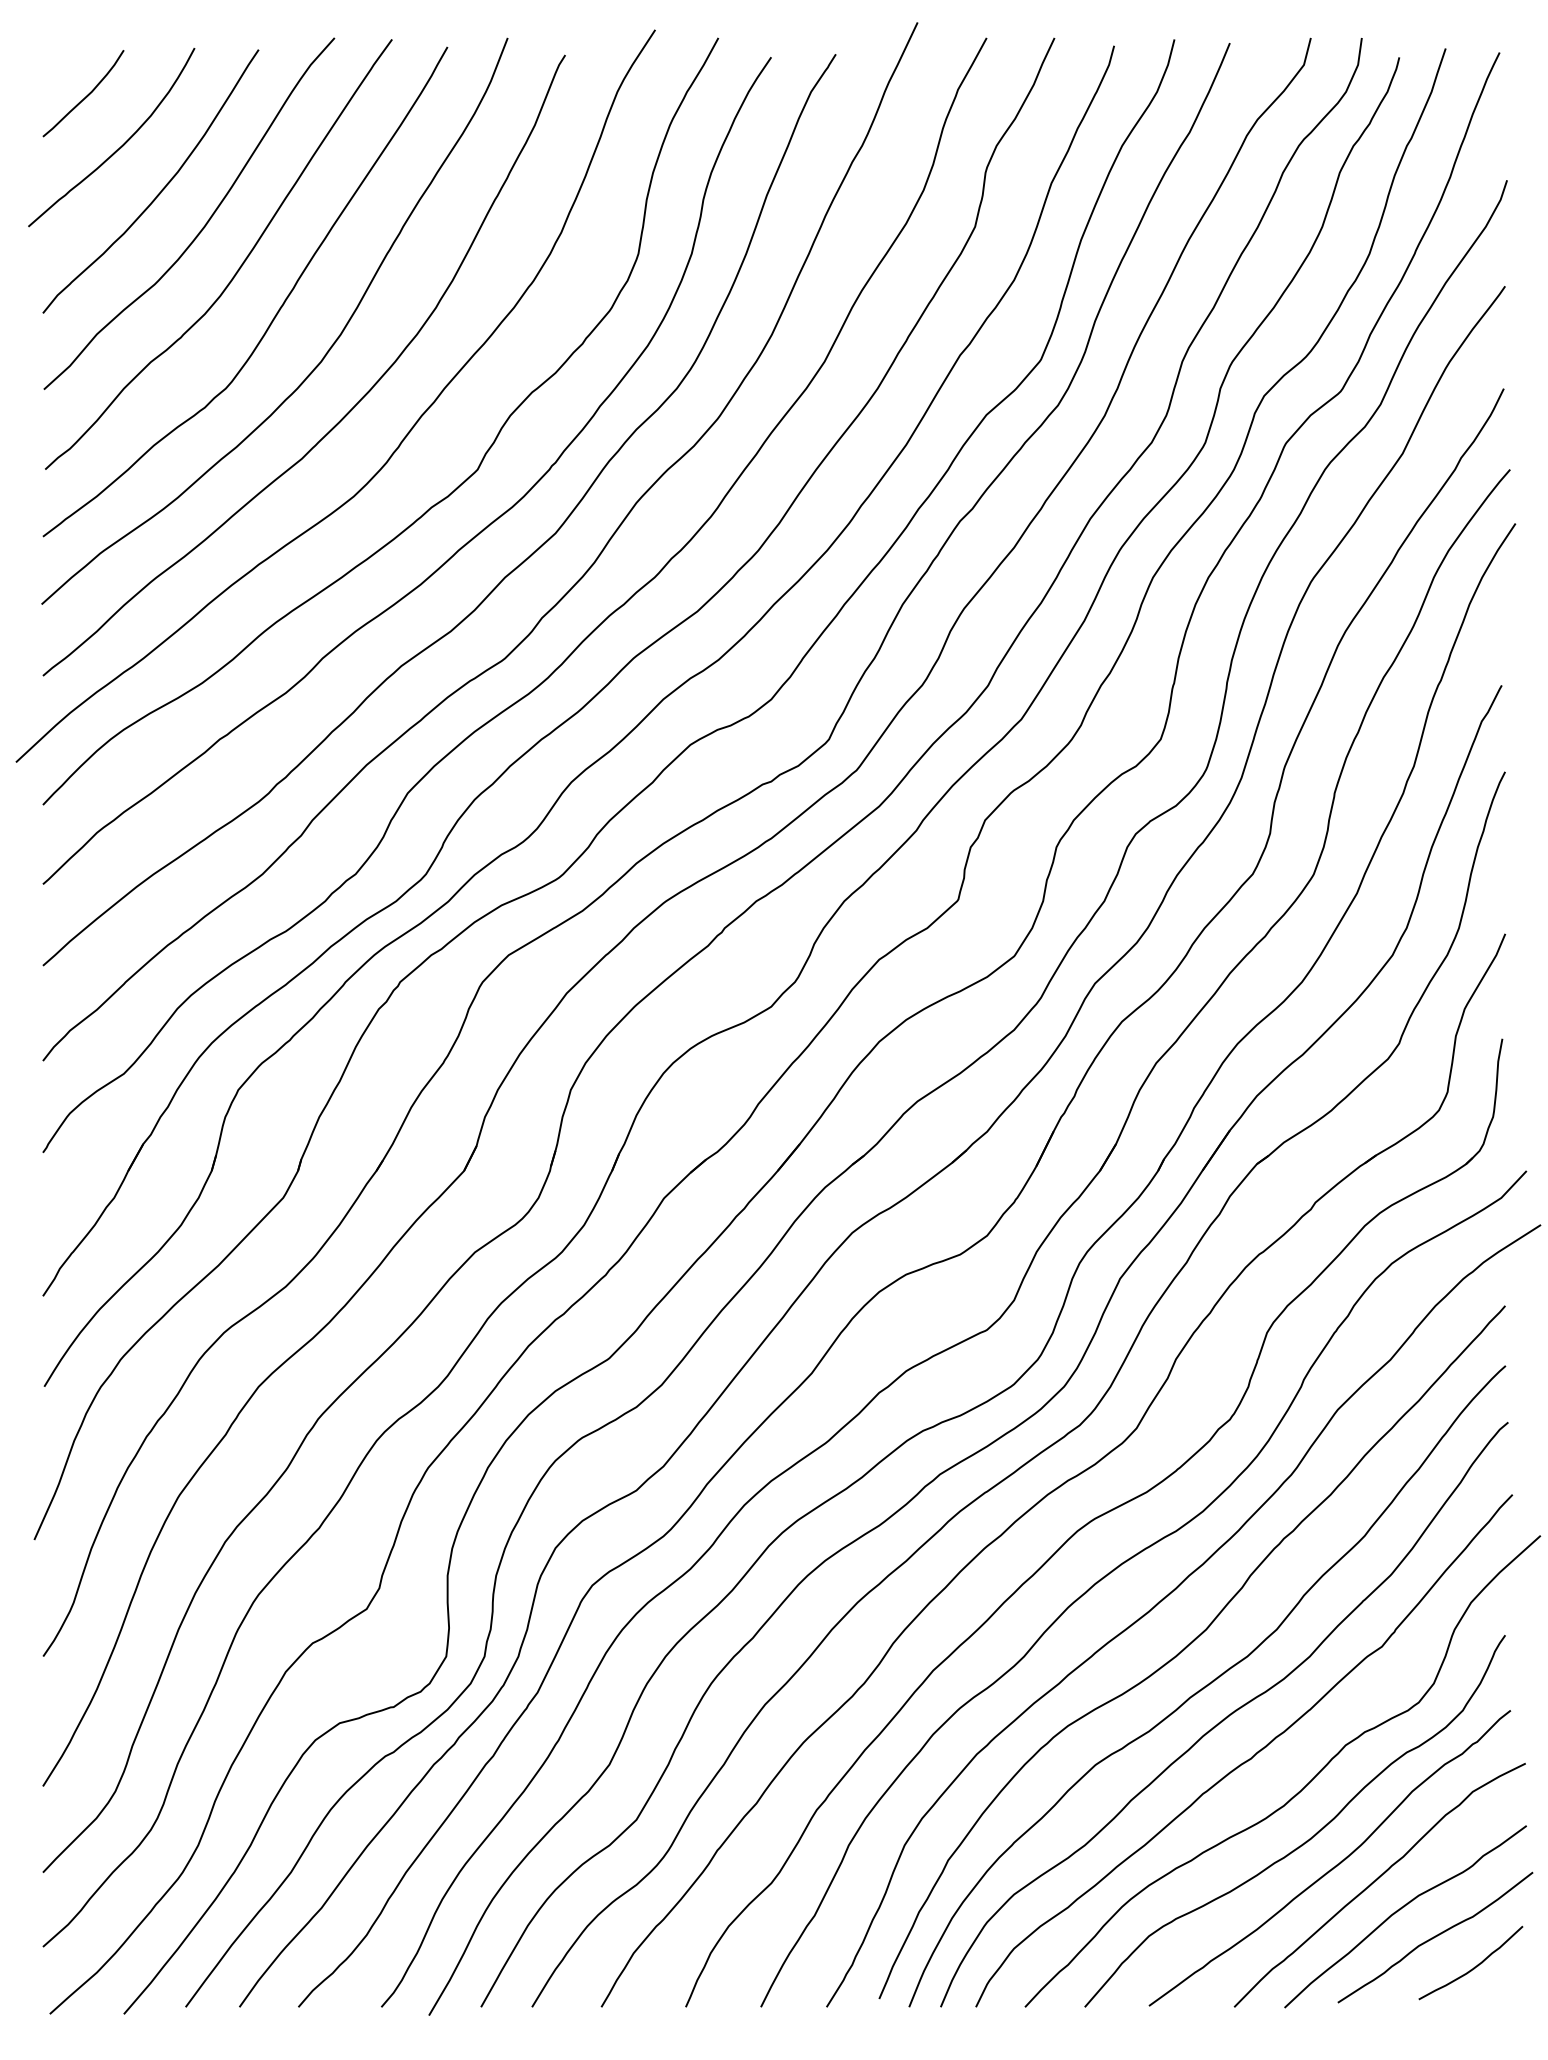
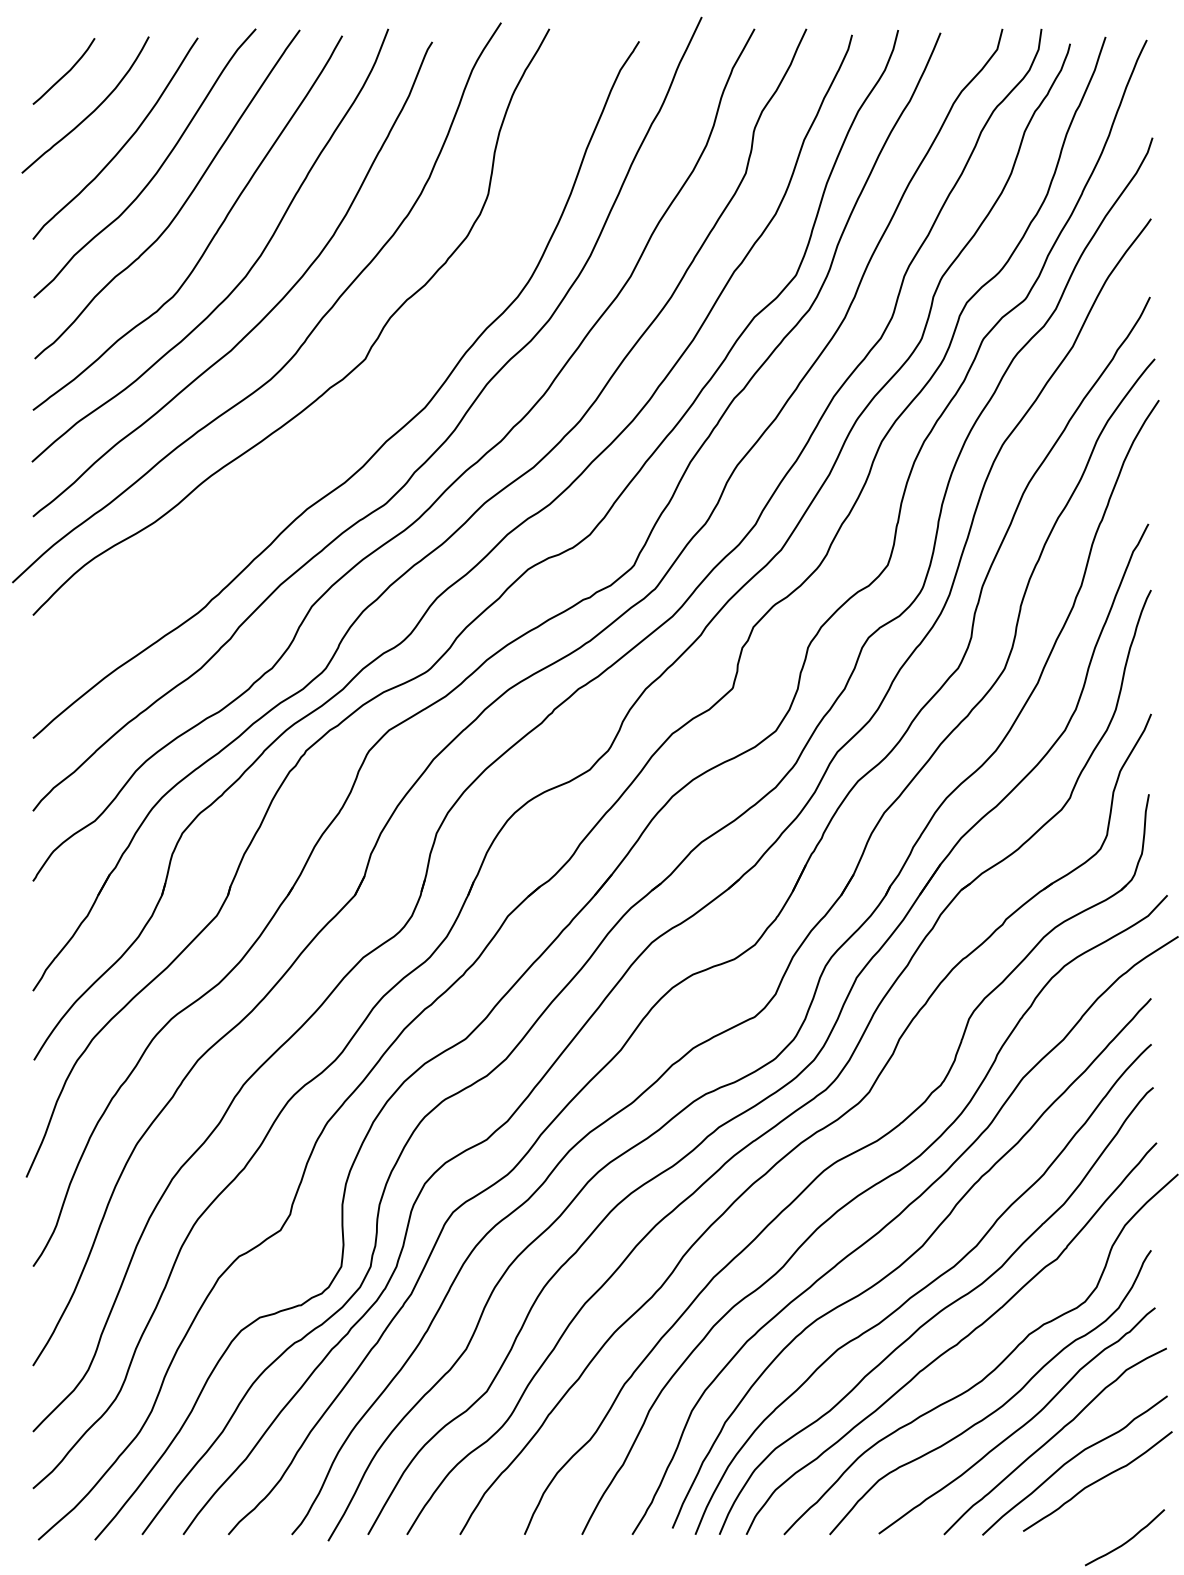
curve: (467, 541) -> (357, 413), removed
curve: (1474, 1966) -> (1127, 1540), moved

